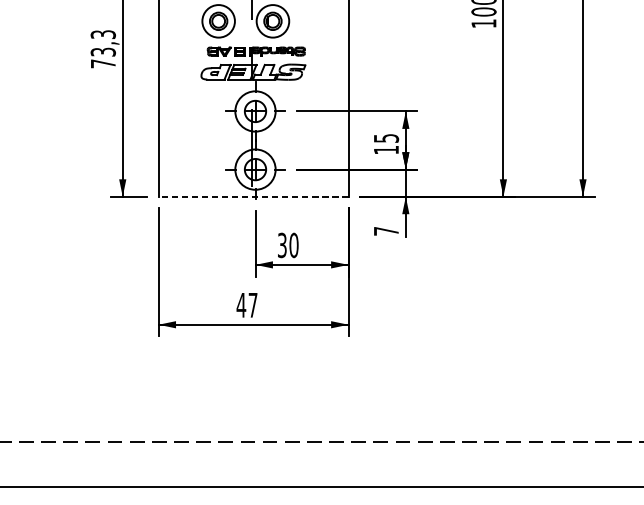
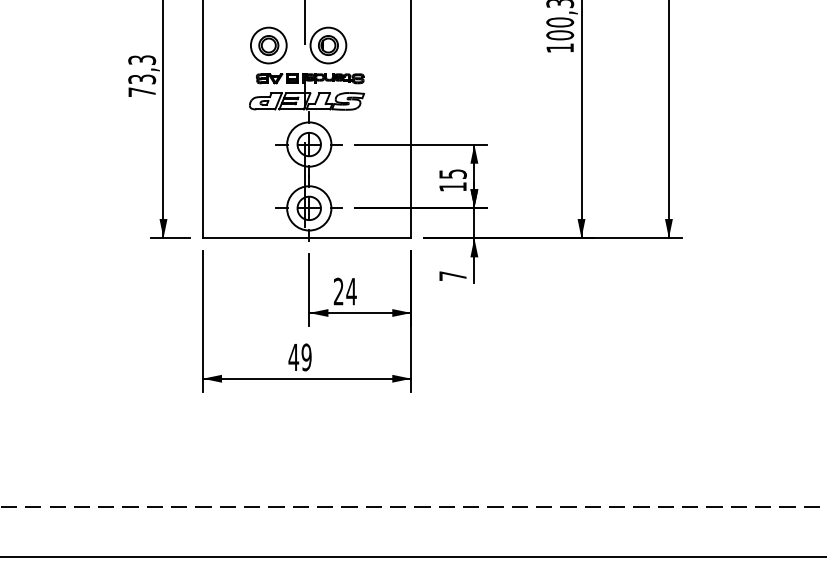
line: (252, 197) -> (306, 238), dashed -> solid
text: (287, 245) -> (344, 291), 30 -> 24
text: (252, 305) -> (306, 357), 47 -> 49

